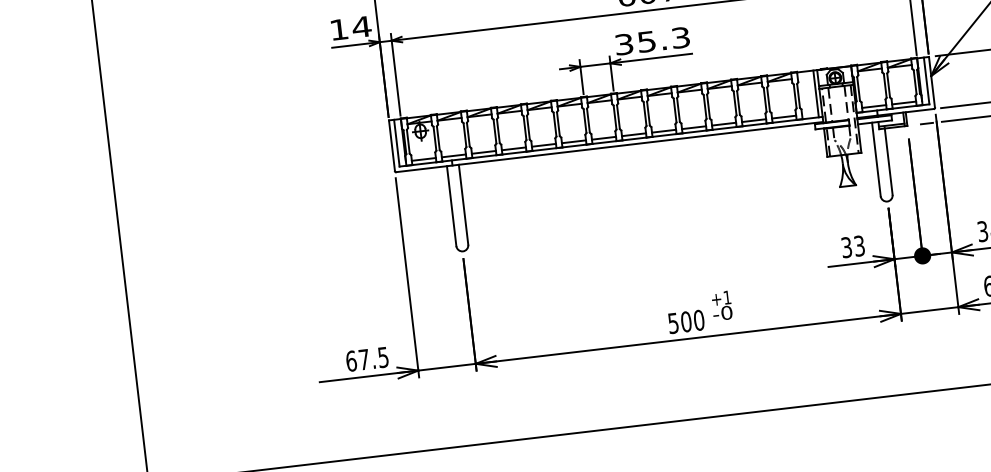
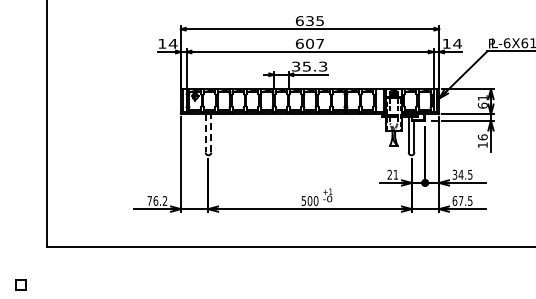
line: (463, 202) -> (211, 132), solid -> dashed
line: (451, 206) -> (205, 133), solid -> dashed
text: (852, 246) -> (392, 174), 33 -> 21
text: (367, 358) -> (157, 200), 67.5 -> 76.2

